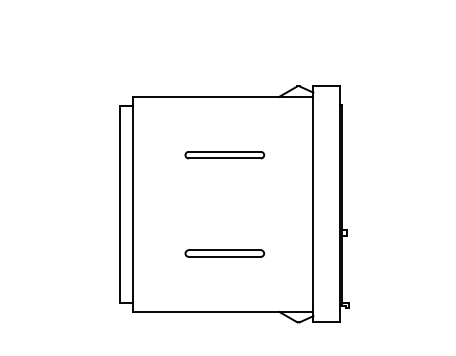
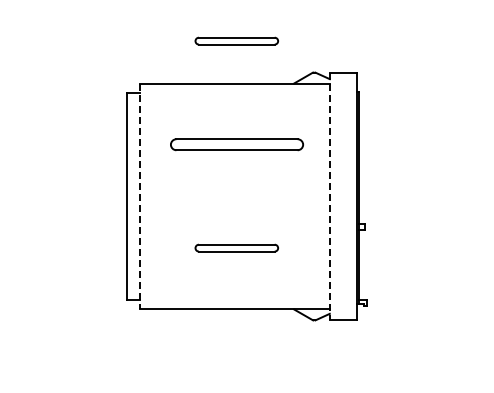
part: (224, 55) -> (236, 40), added
part: (224, 154) -> (236, 144), size x1.6
line: (133, 204) -> (140, 196), solid -> dashed
line: (313, 204) -> (329, 196), solid -> dashed

